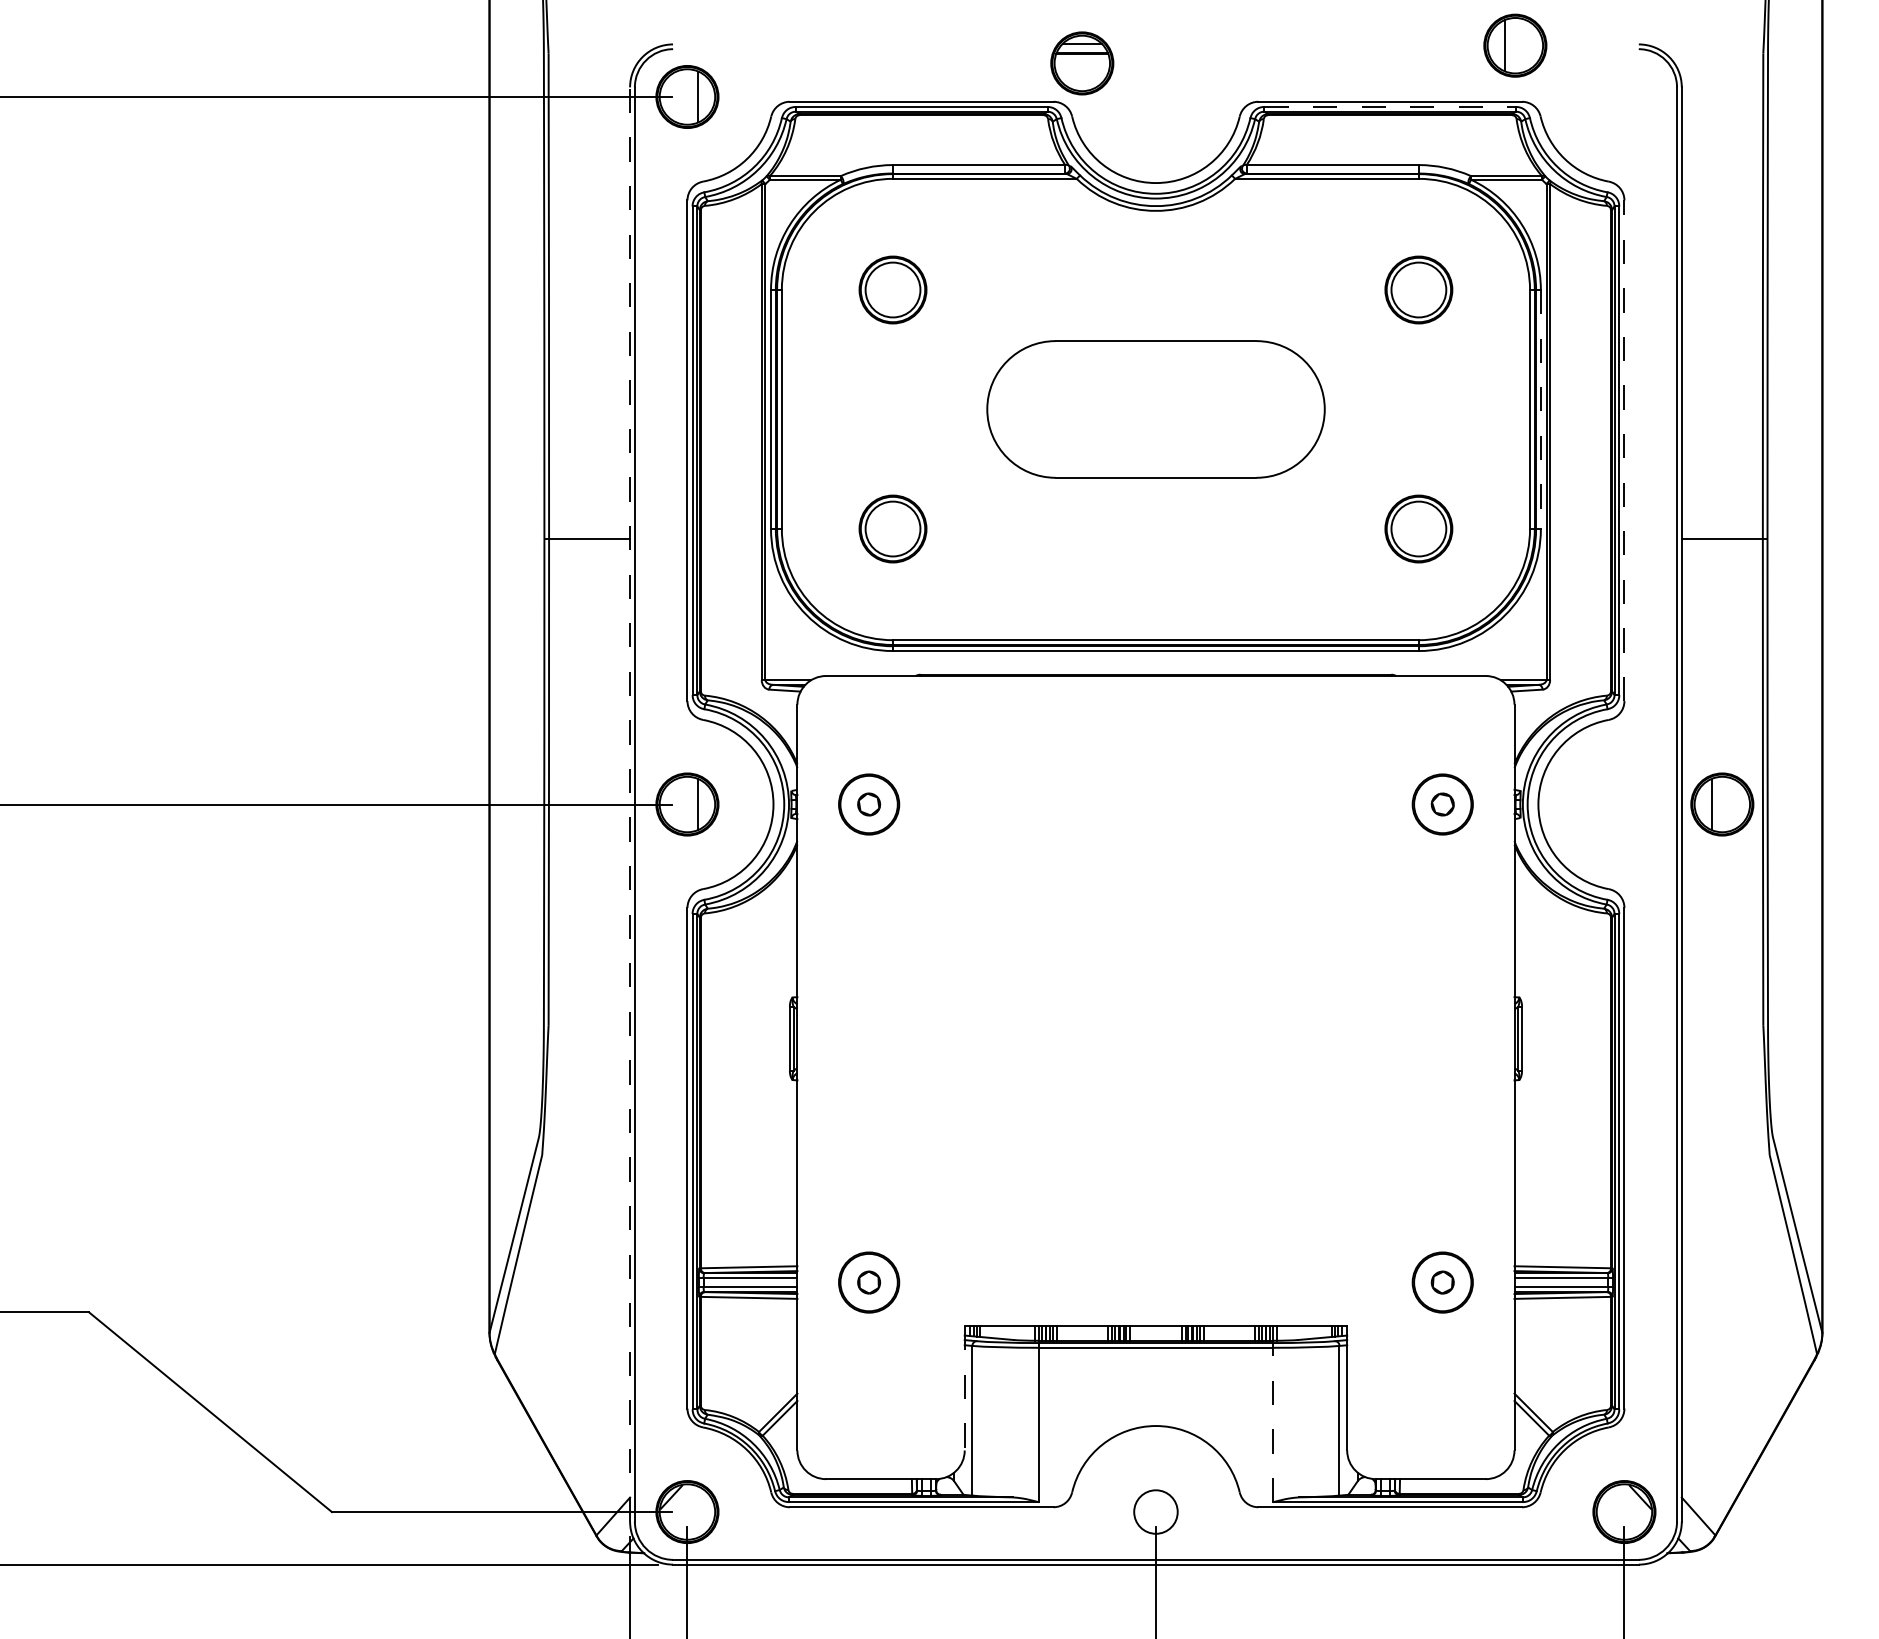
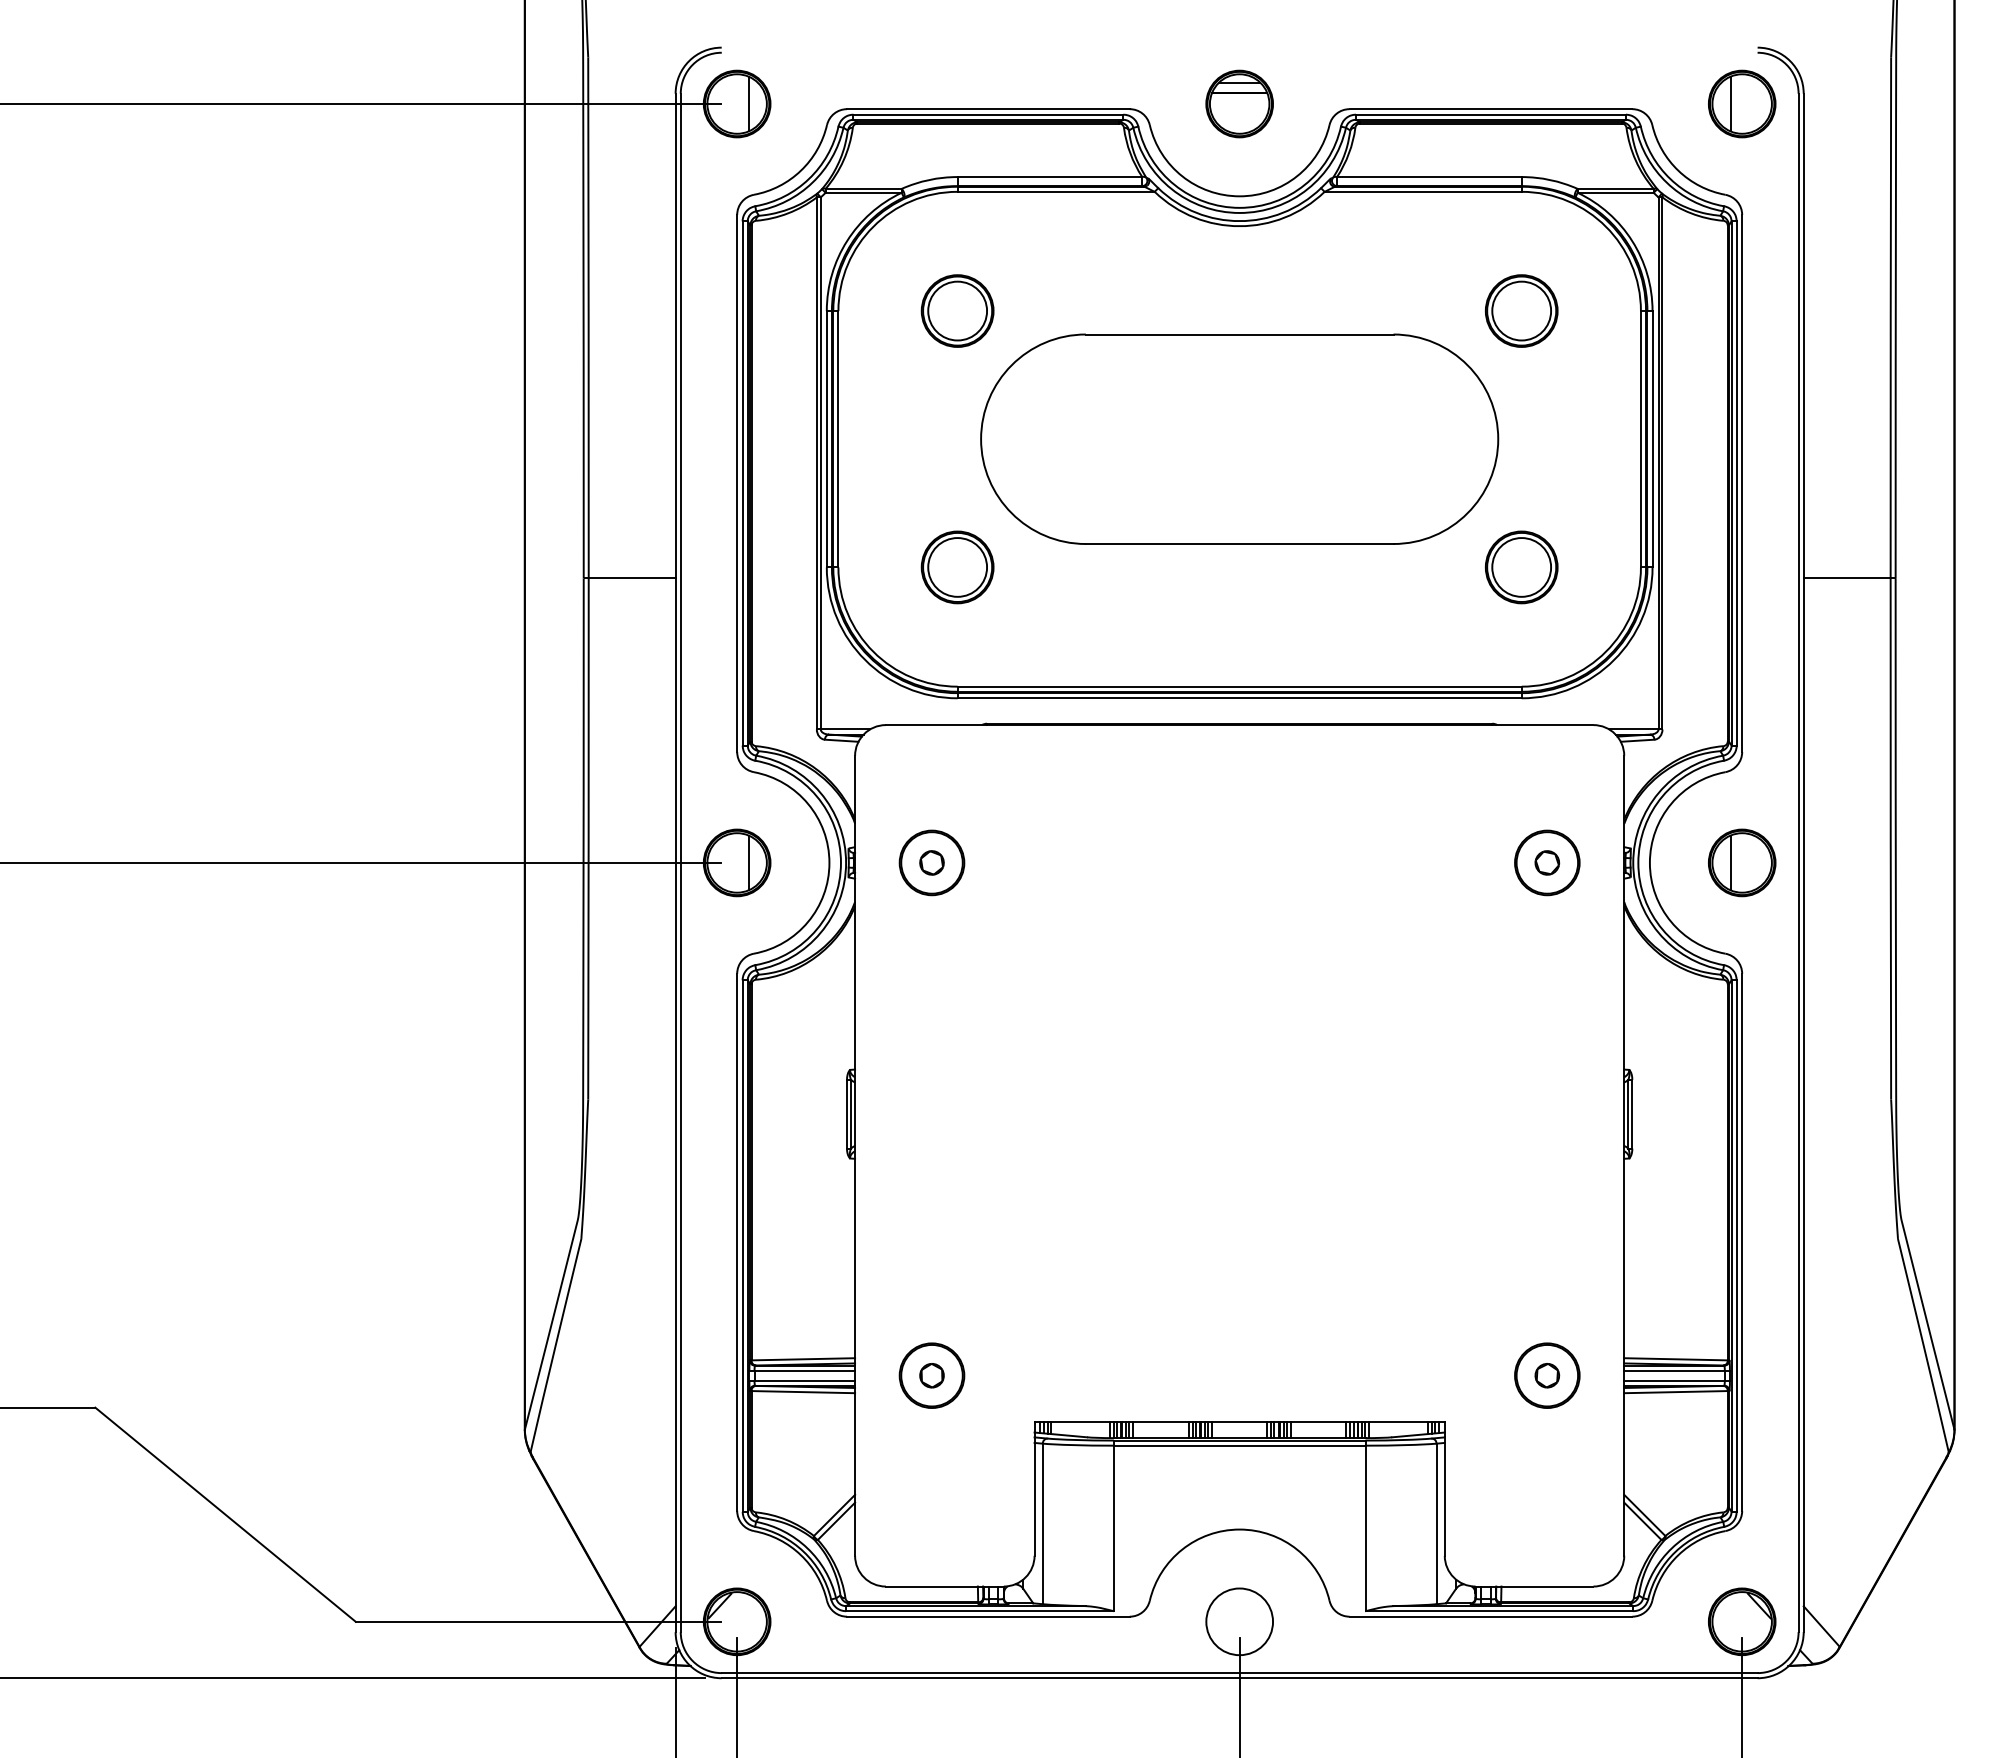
part: (1515, 45) -> (1742, 103), moved
part: (1082, 62) -> (1239, 103), moved
line: (1389, 106) -> (1490, 114), dashed -> solid
part: (1155, 408) -> (1239, 438), size x1.43
line: (1540, 409) -> (1652, 439), dashed -> solid
line: (1624, 450) -> (1742, 483), dashed -> solid
line: (629, 804) -> (675, 862), dashed -> solid
part: (1722, 804) -> (1742, 862), moved
line: (964, 1388) -> (1034, 1489), dashed -> solid
line: (1273, 1425) -> (1365, 1528), dashed -> solid
circle: (1155, 1511) -> (1239, 1621), size x1.43

